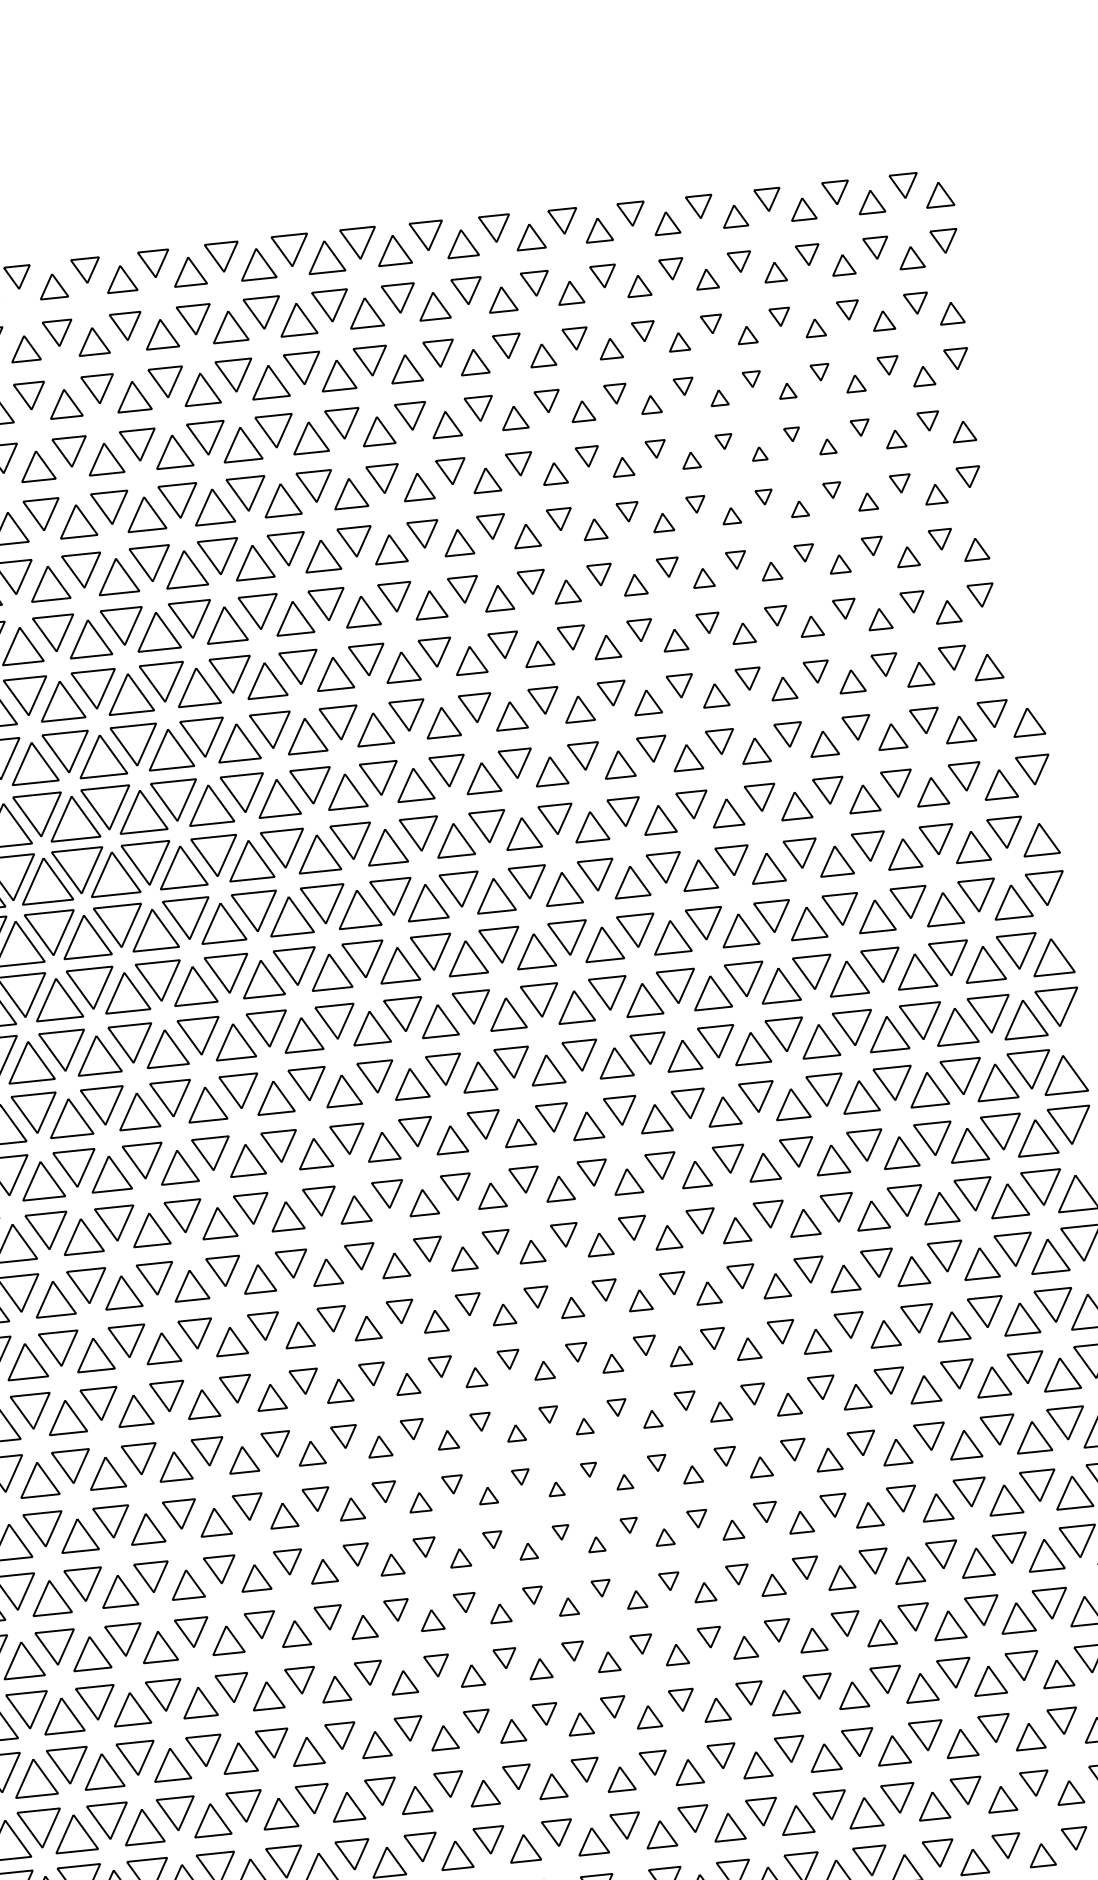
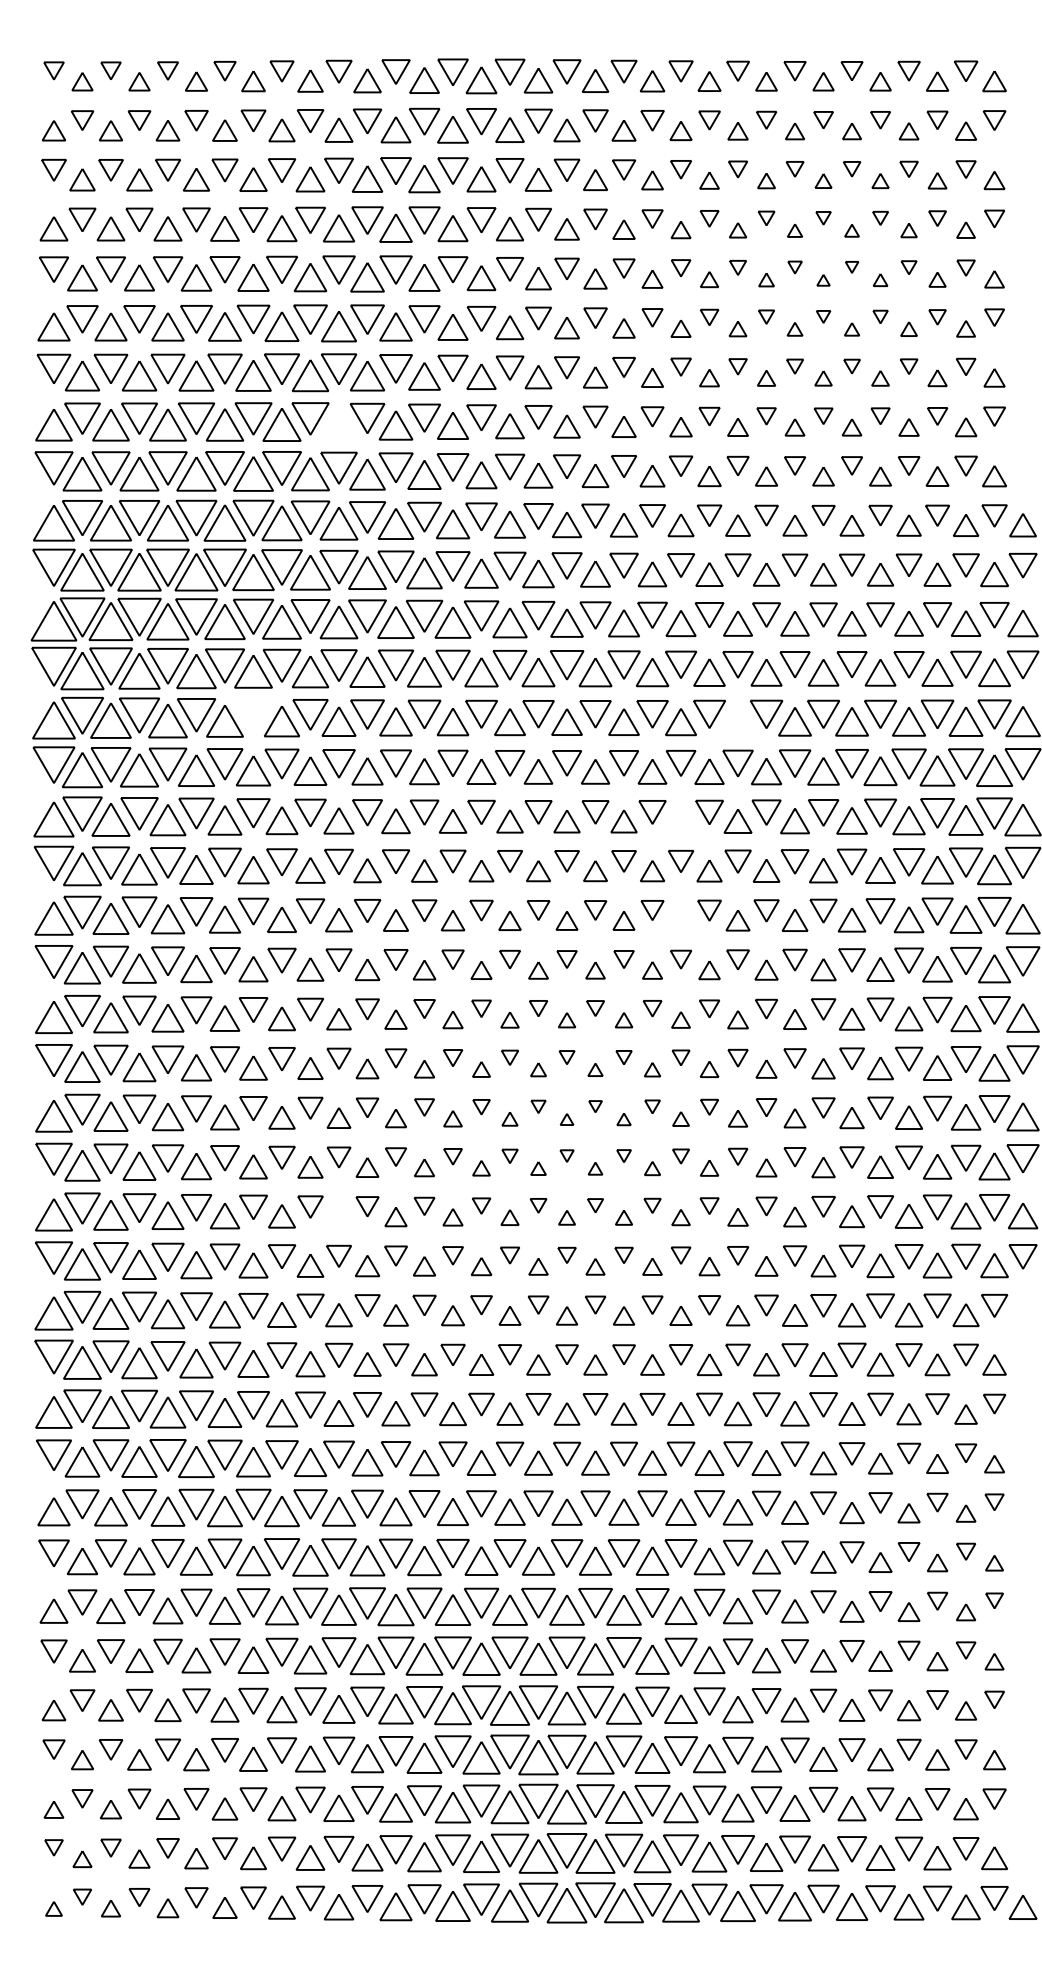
part: (197, 687) -> (338, 425), removed
part: (711, 993) -> (737, 722), removed
part: (131, 1043) -> (253, 714), removed
part: (655, 1118) -> (680, 821), removed
part: (667, 1236) -> (680, 920), removed
part: (295, 1633) -> (338, 1216), removed

